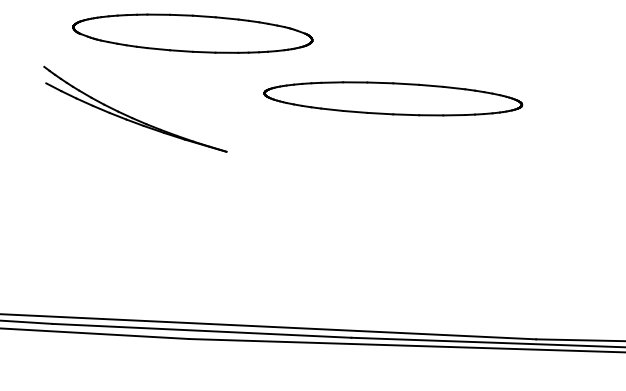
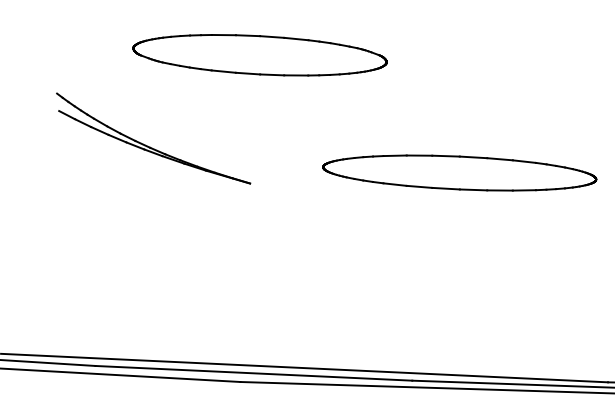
part: (192, 33) -> (259, 55), moved
part: (393, 98) -> (460, 172), moved
part: (131, 116) -> (149, 146), moved

